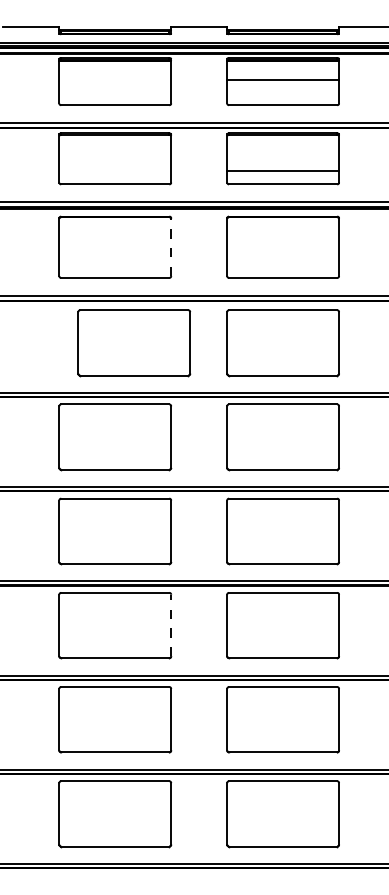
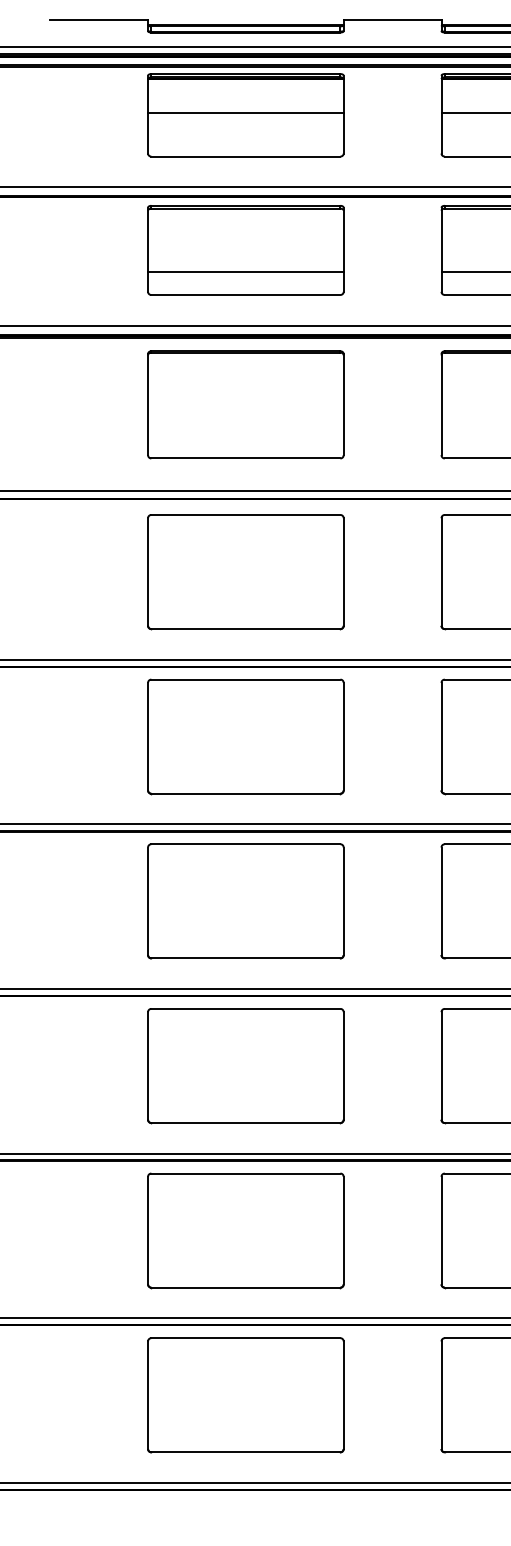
line: (115, 80) -> (246, 113), added
line: (115, 171) -> (246, 272), added
line: (171, 247) -> (344, 405), dashed -> solid
part: (134, 343) -> (246, 573), moved
line: (171, 625) -> (344, 1065), dashed -> solid

